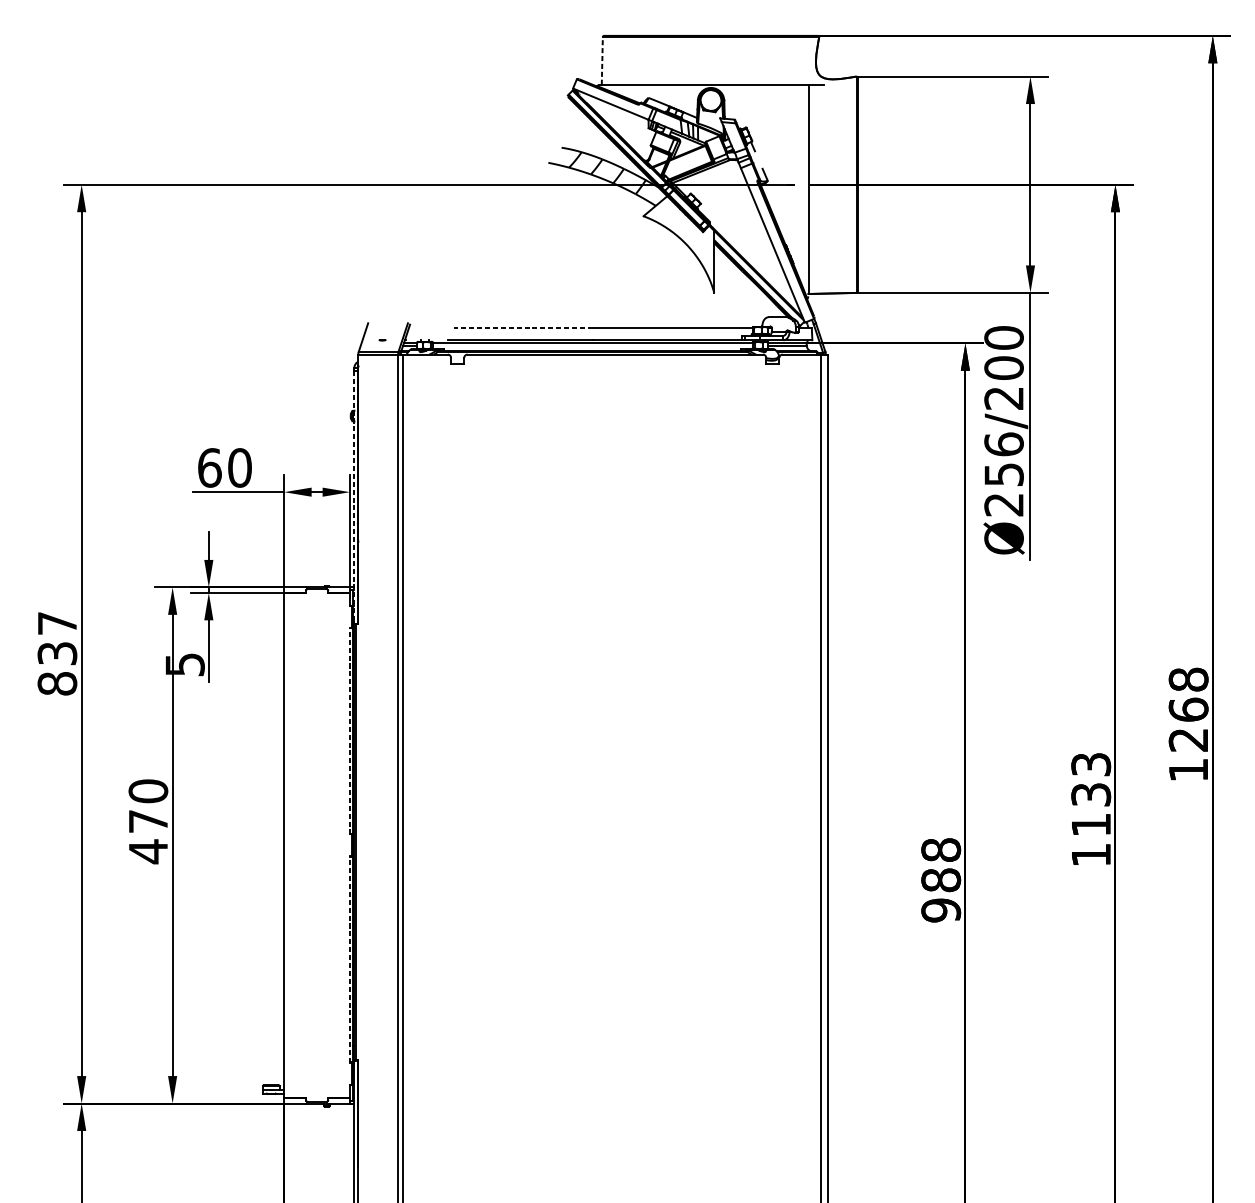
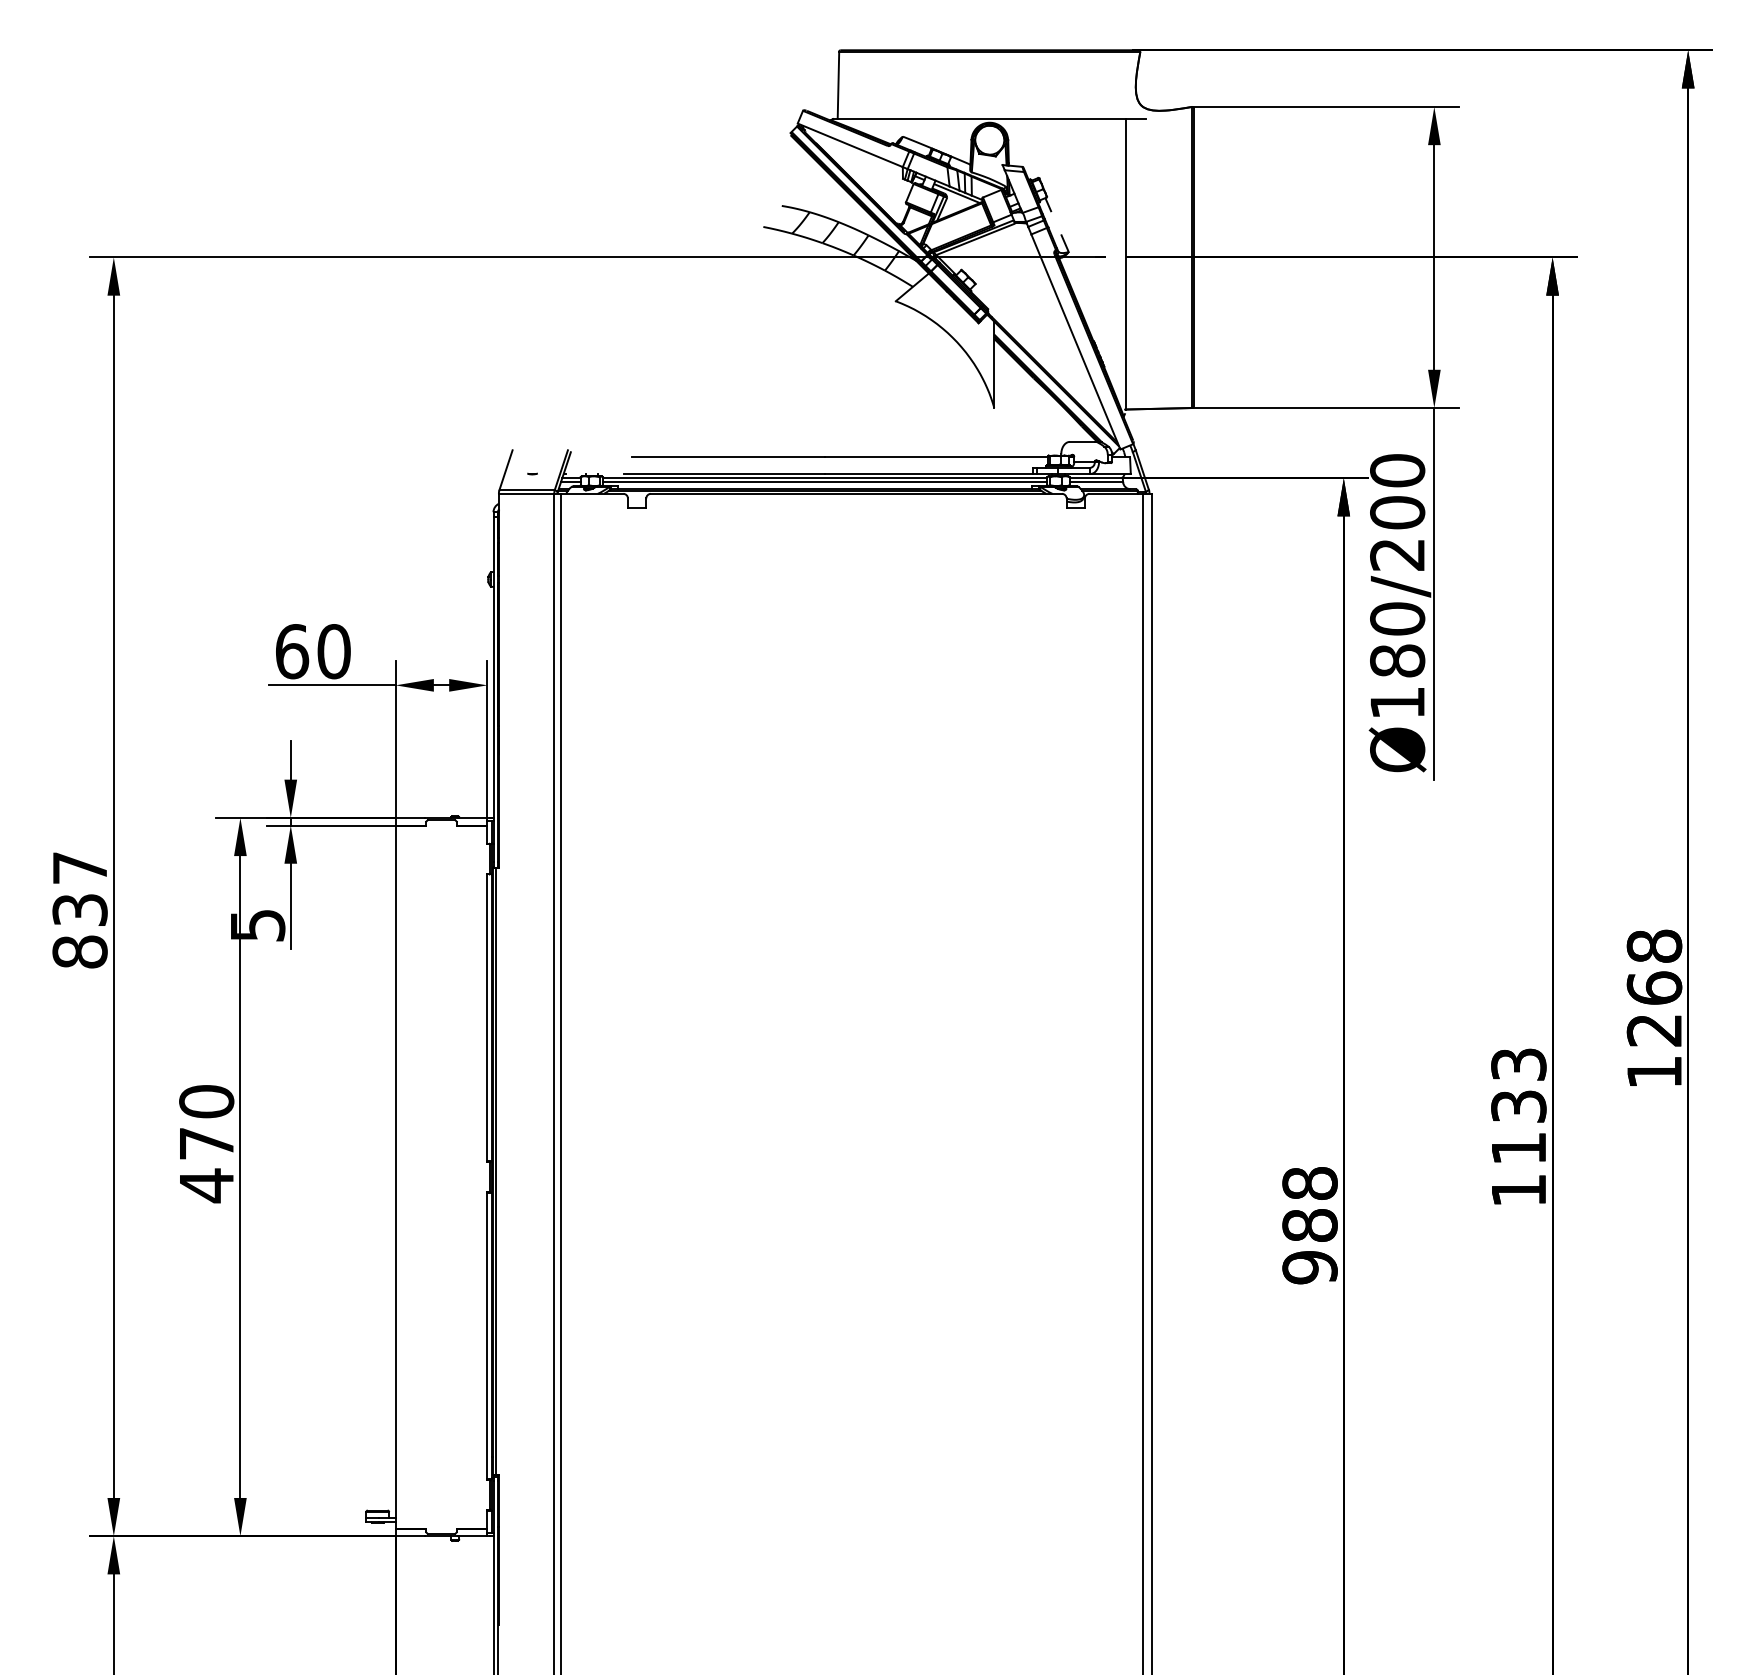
line: (602, 60) -> (838, 84), dashed -> solid
line: (523, 328) -> (728, 457), dashed -> solid
line: (592, 346) -> (824, 482), added
text: (1003, 474) -> (1397, 660), Ø256/200 -> Ø180/200
line: (354, 495) -> (493, 689), dashed -> solid
line: (350, 731) -> (487, 1018), dashed -> solid
line: (350, 959) -> (487, 1335), dashed -> solid

